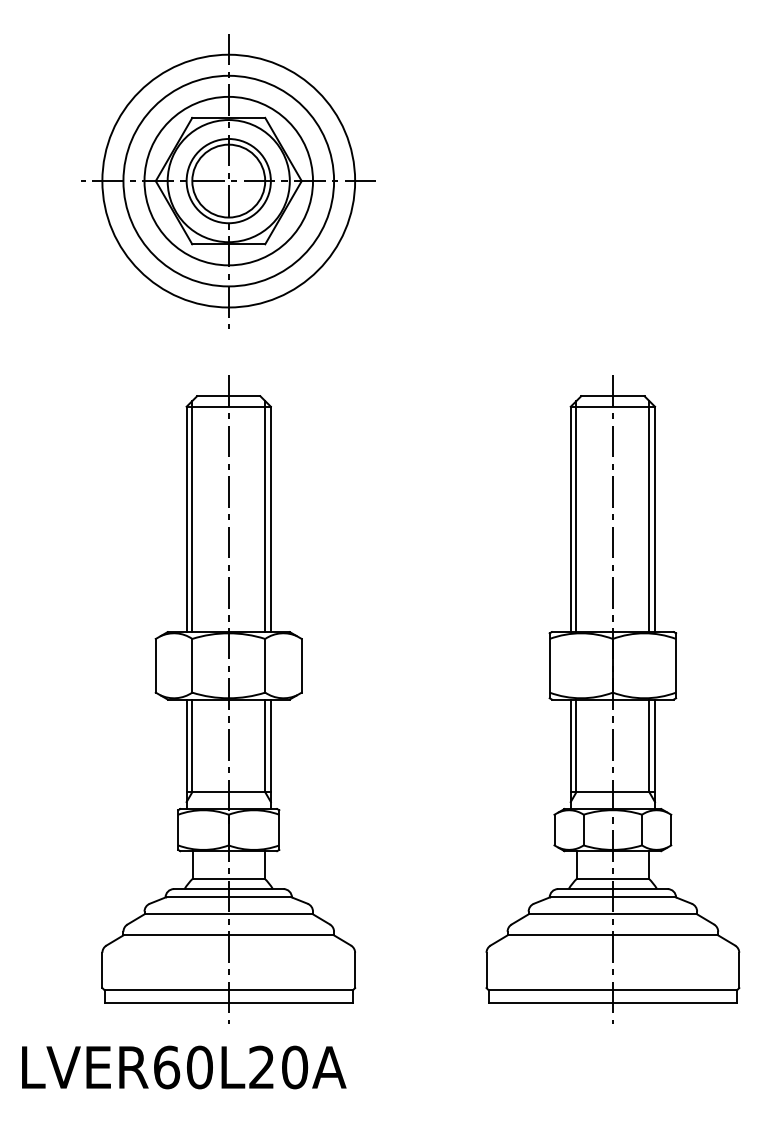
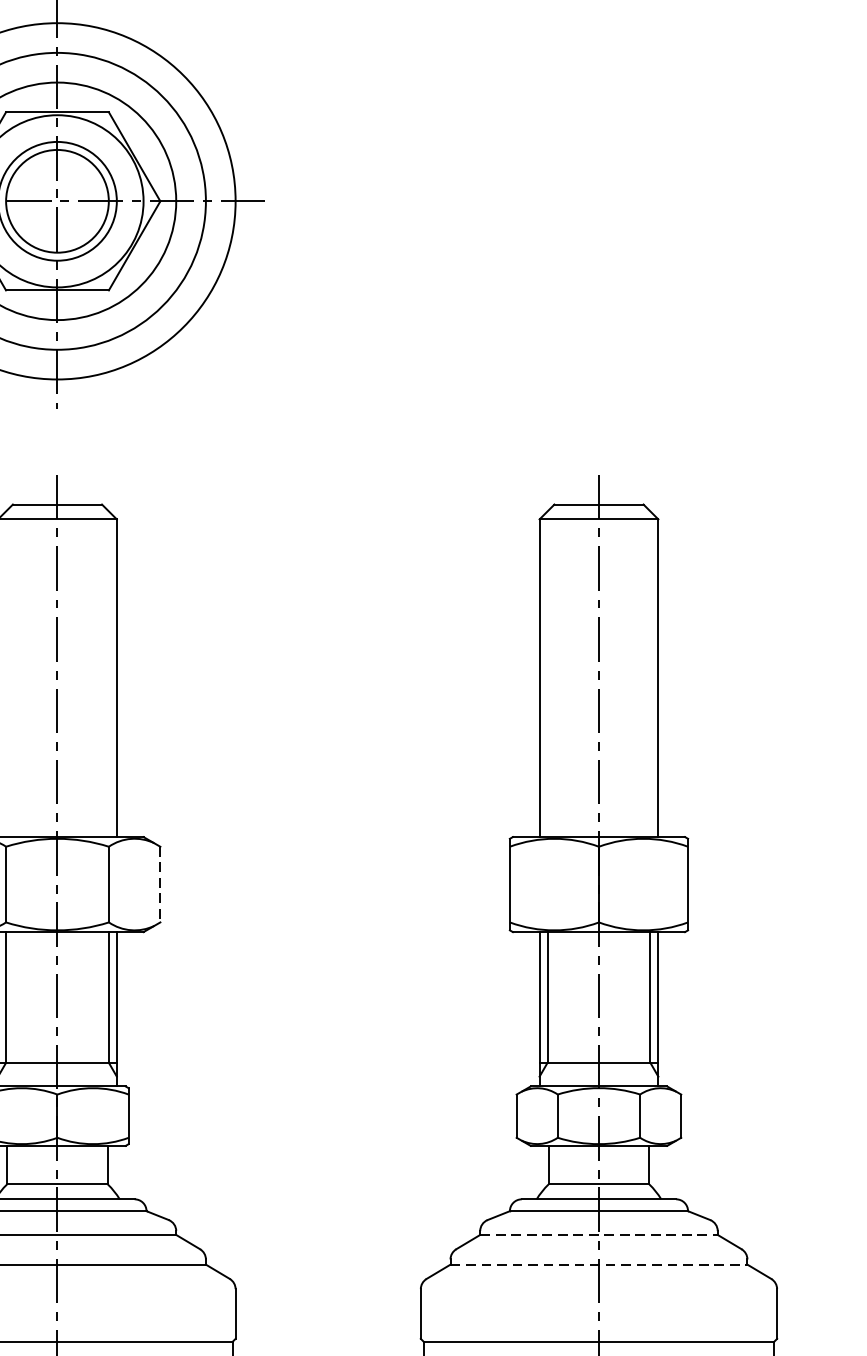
line: (192, 516) -> (6, 674), removed
line: (265, 516) -> (109, 674), removed
line: (576, 516) -> (547, 674), removed
line: (649, 516) -> (650, 674), removed
line: (301, 665) -> (160, 884), solid -> dashed
line: (613, 914) -> (599, 1235), solid -> dashed
line: (613, 935) -> (599, 1264), solid -> dashed

